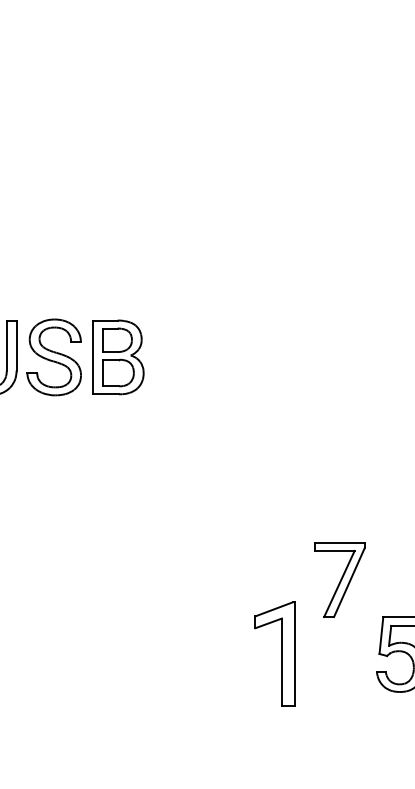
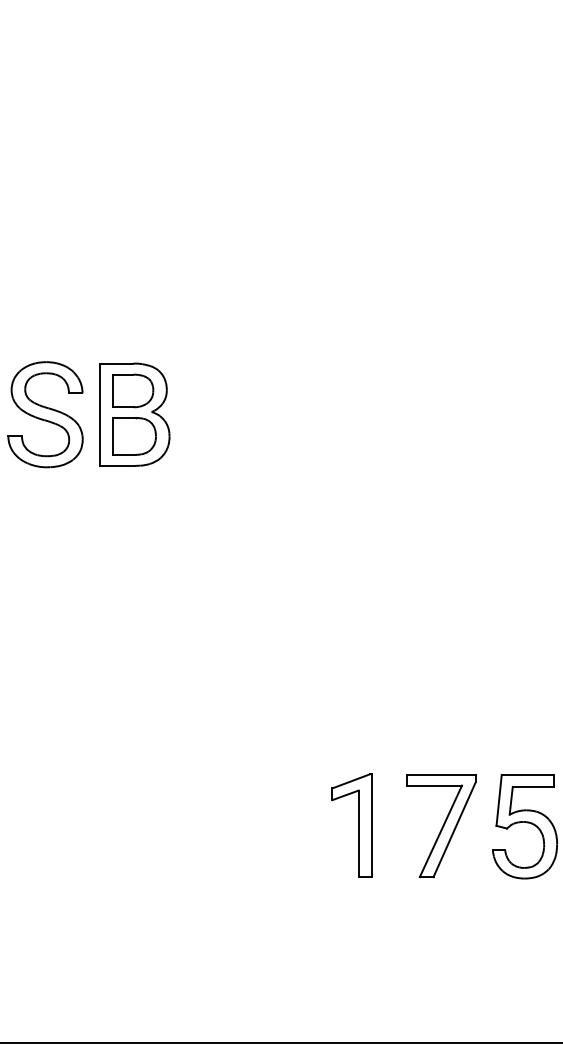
part: (339, 579) -> (441, 825), moved
part: (275, 653) -> (352, 825), size x0.71

